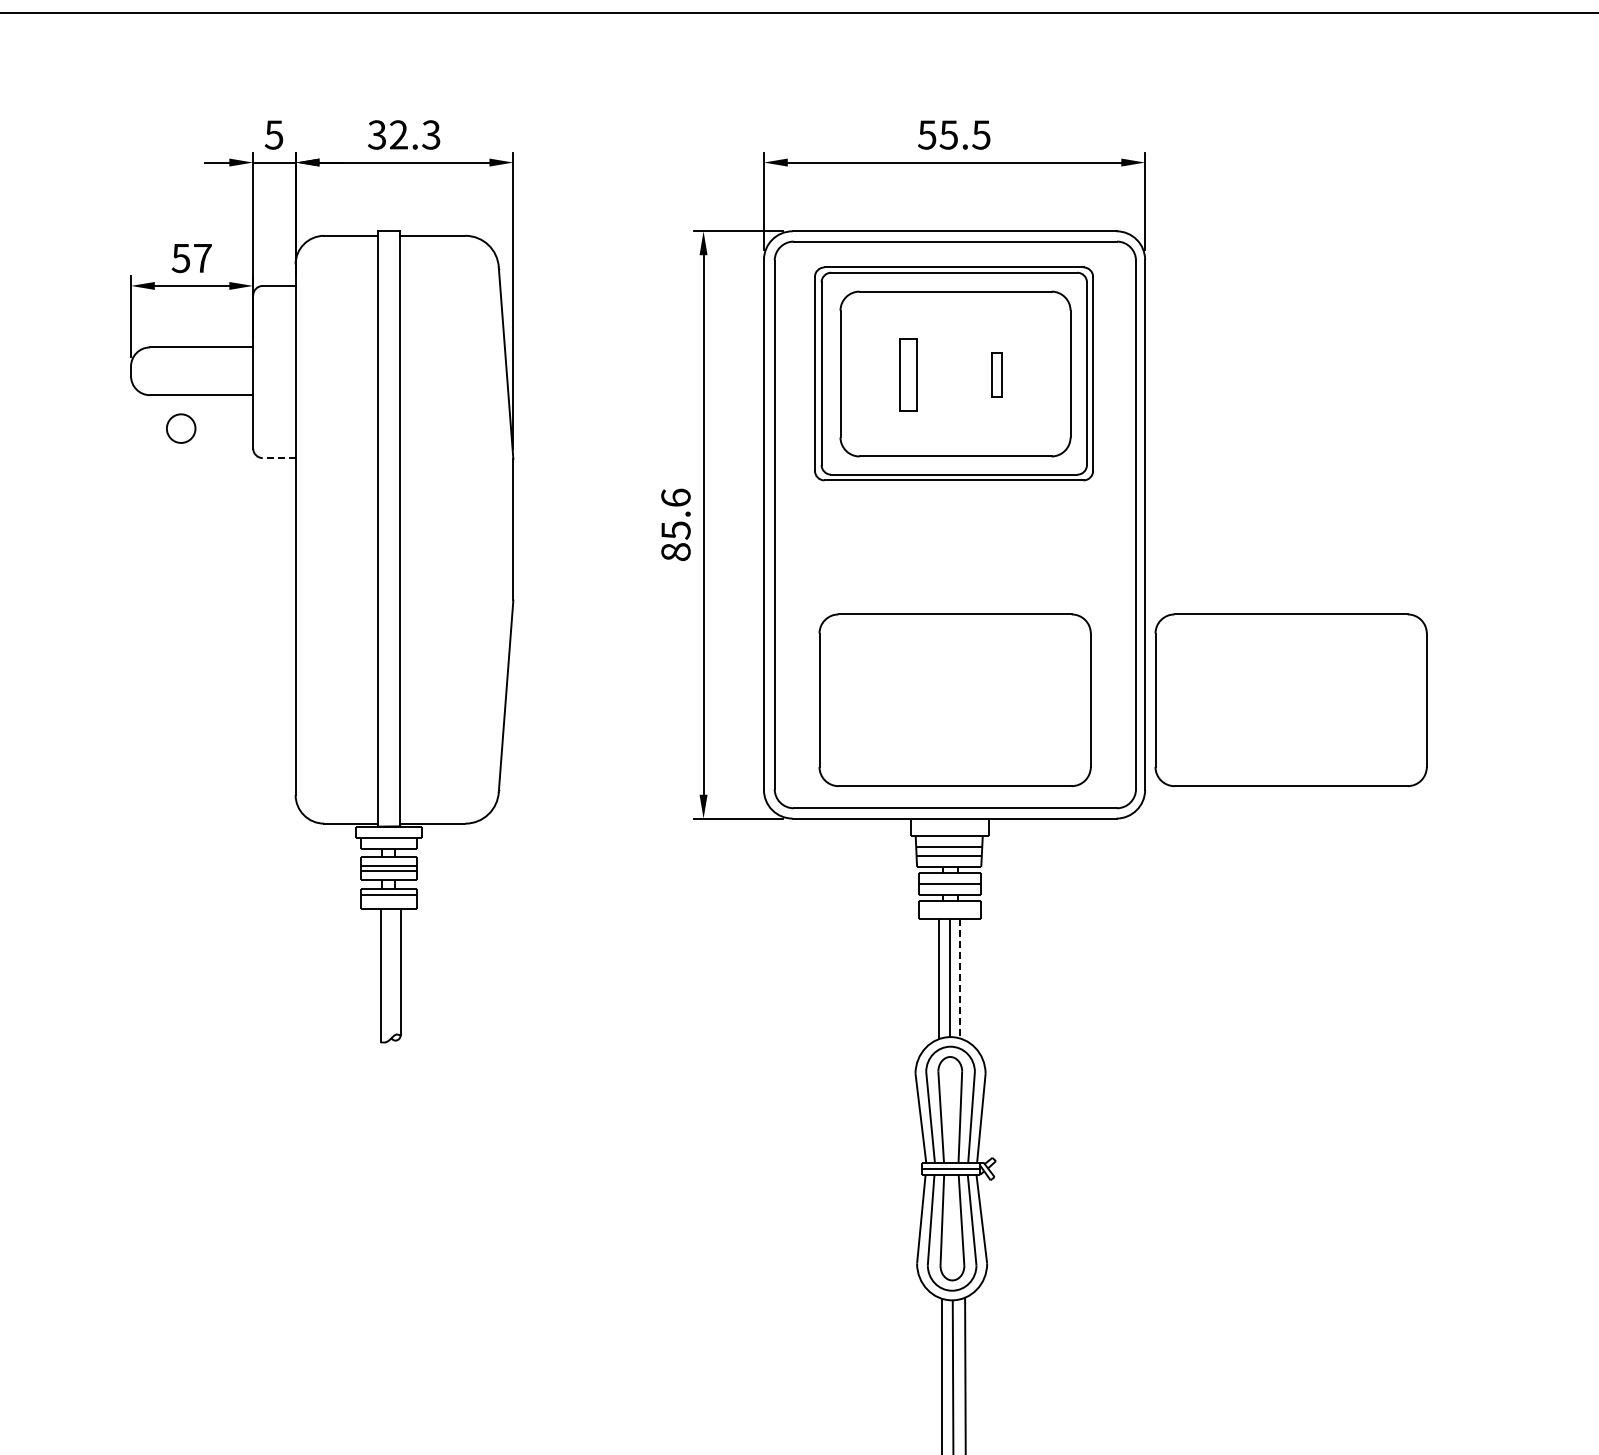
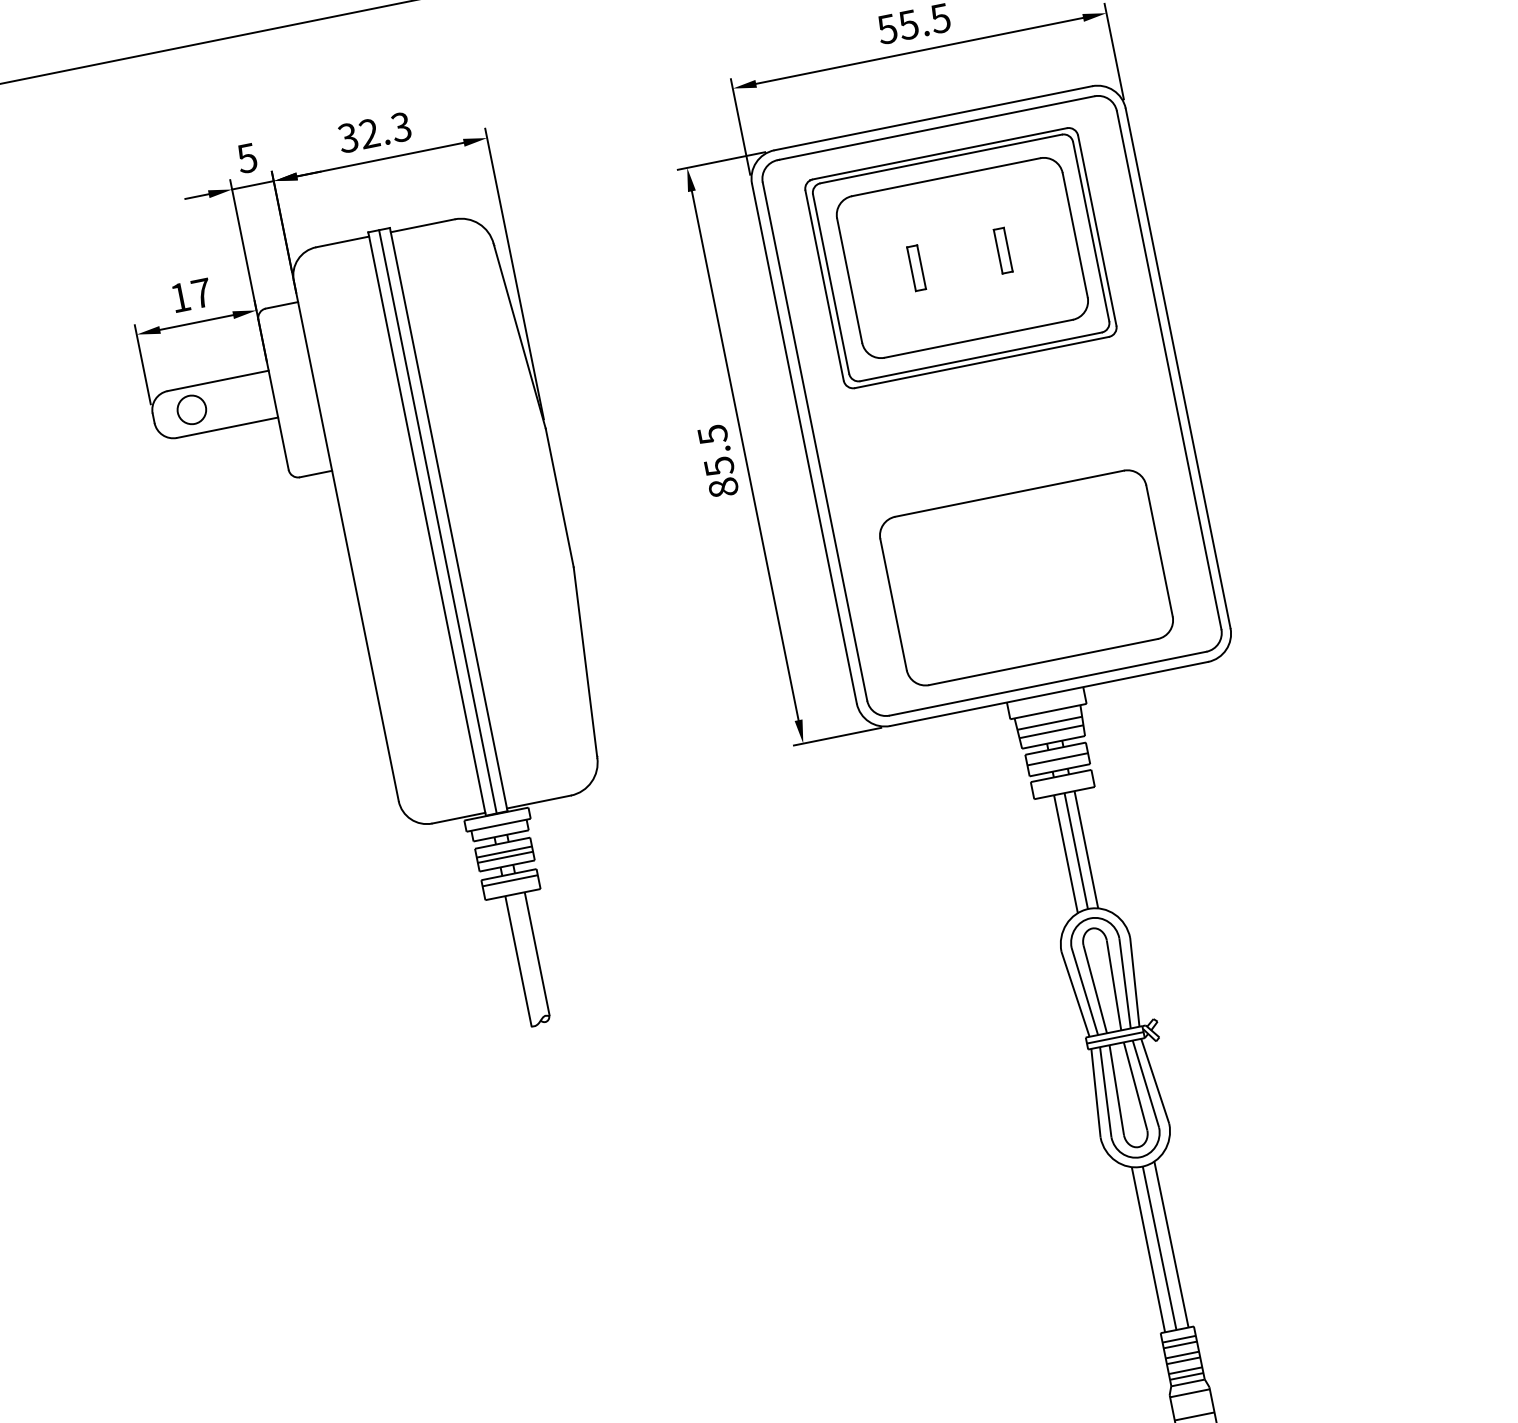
text: (180, 258) -> (179, 297), 57 -> 17
part: (908, 374) -> (916, 267), size x0.62
circle: (181, 428) -> (192, 409), moved
line: (278, 458) -> (315, 474), dashed -> solid
text: (675, 497) -> (712, 434), 85.6 -> 85.5
line: (389, 528) -> (438, 521), added
part: (1290, 699) -> (1355, 510), removed
line: (960, 978) -> (1086, 849), dashed -> solid

